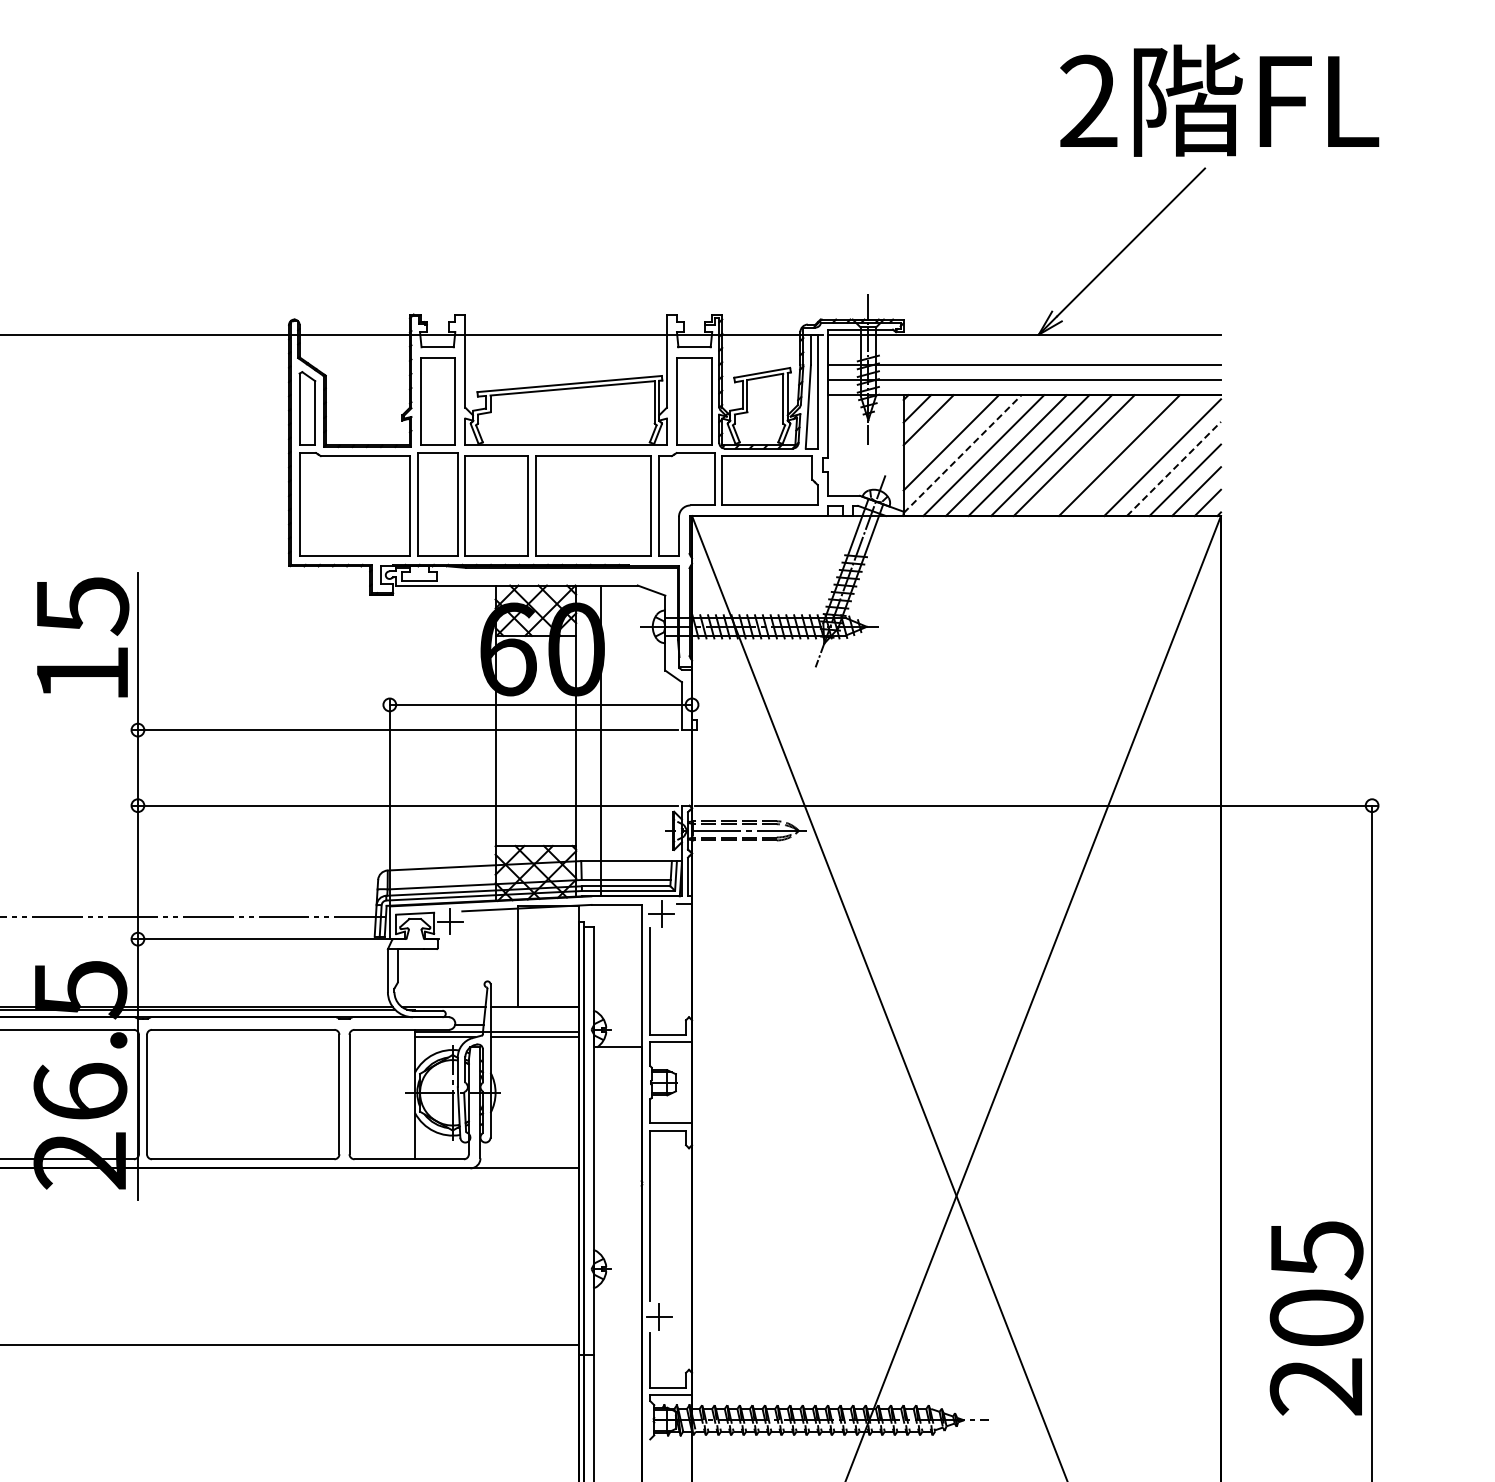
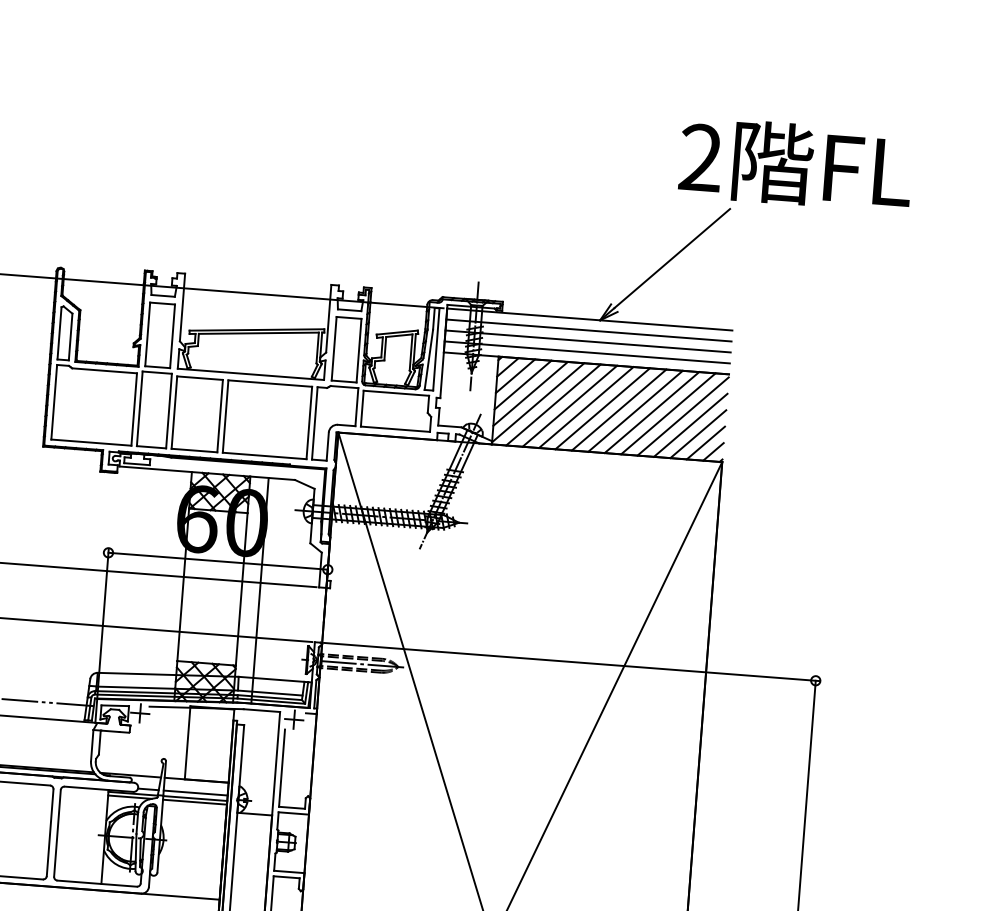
text: (1219, 100) -> (795, 164), moved
line: (1024, 349) -> (588, 330), added
line: (939, 431) -> (522, 385), added
line: (962, 453) -> (538, 402), dashed -> solid
line: (1096, 455) -> (635, 411), added
line: (1141, 455) -> (667, 413), added
line: (1173, 468) -> (690, 424), dashed -> solid
line: (534, 1024) -> (195, 792), added

